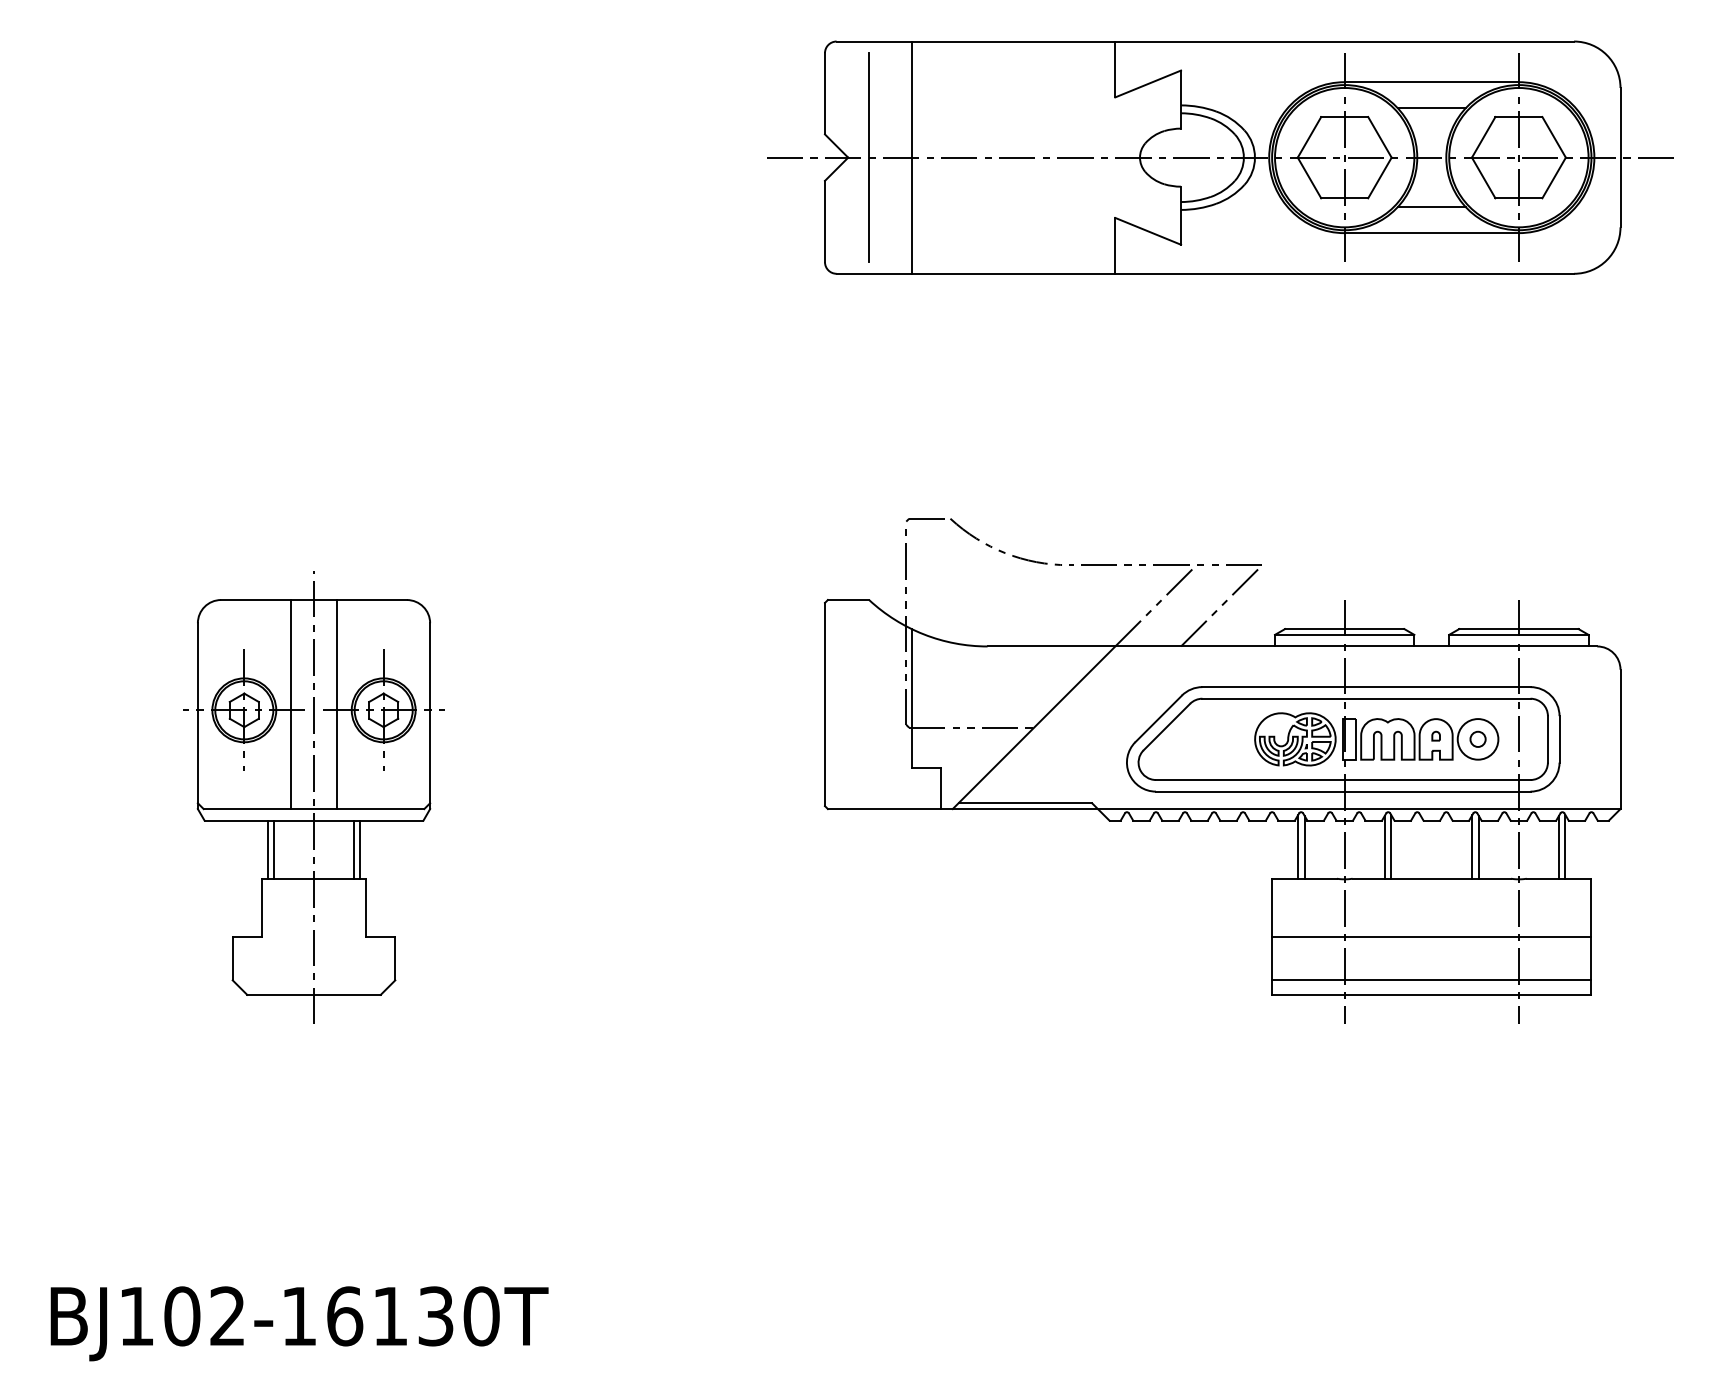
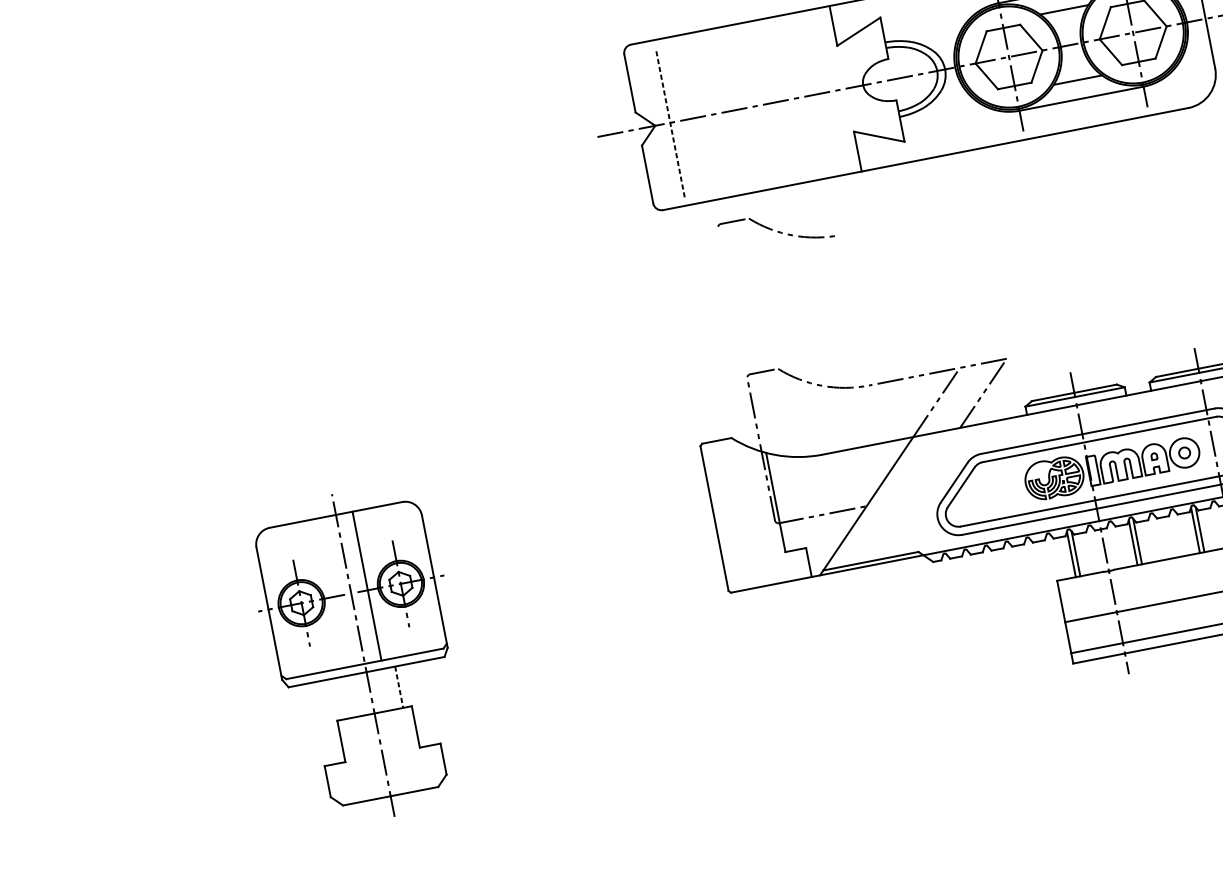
line: (869, 157) -> (670, 122), solid -> dashed
line: (912, 157) -> (701, 116), removed
part: (983, 330) -> (775, 230), added
line: (290, 704) -> (333, 592), removed
line: (267, 849) -> (337, 699), removed
line: (273, 849) -> (341, 698), removed
line: (360, 849) -> (403, 686), removed
line: (354, 850) -> (399, 687), solid -> dashed

